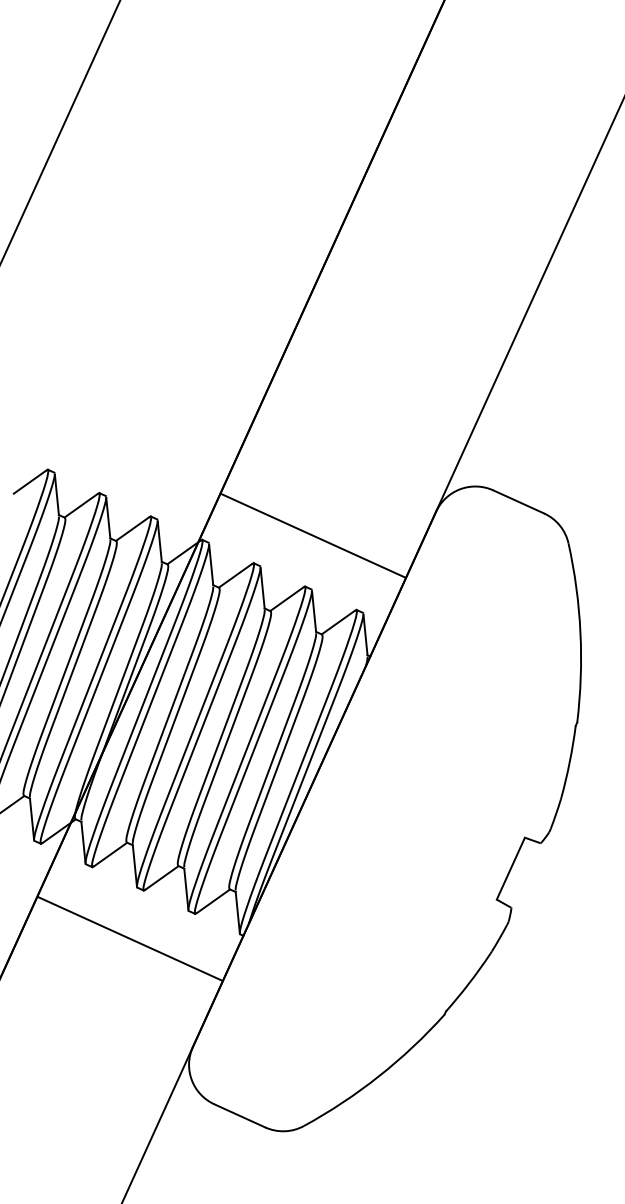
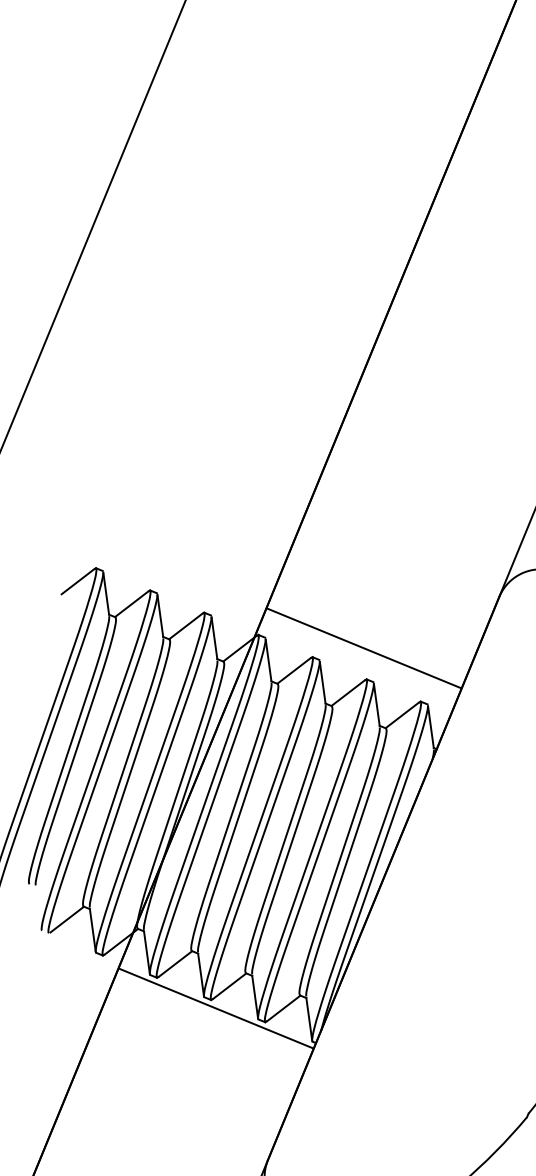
line: (313, 535) -> (364, 648), moved
line: (129, 938) -> (215, 1008), moved

